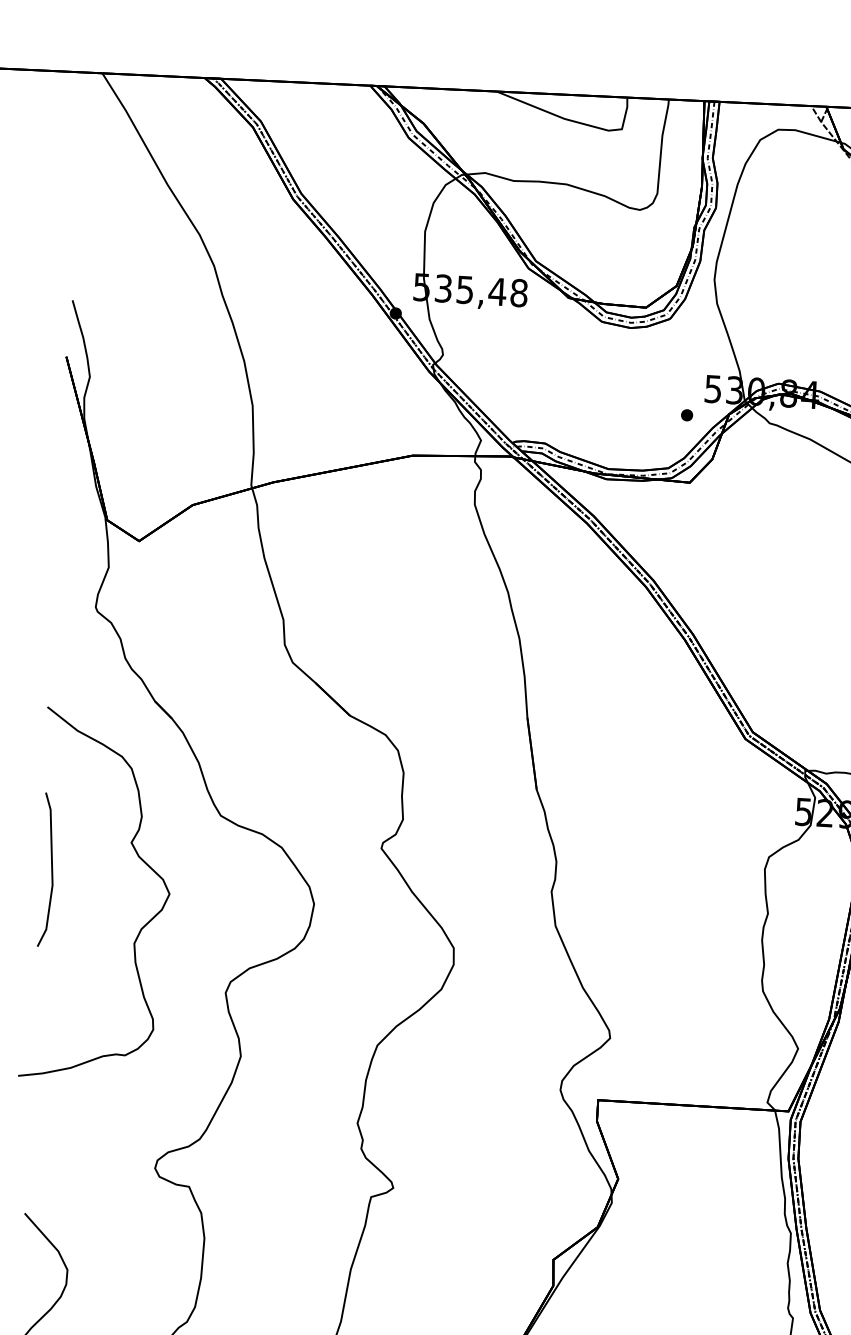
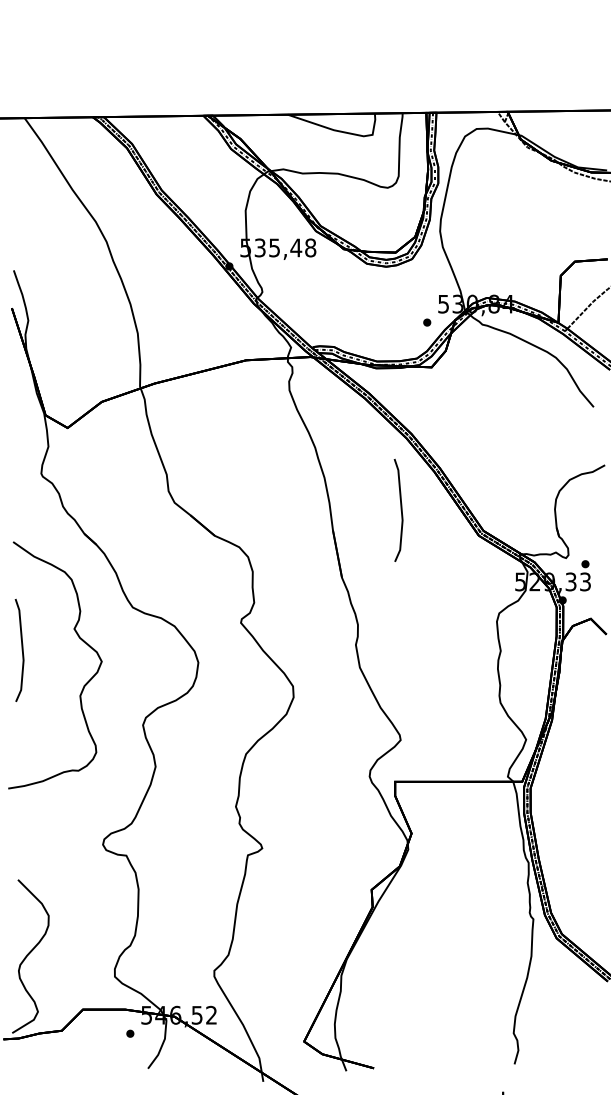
line: (630, 692) -> (400, 509), added

